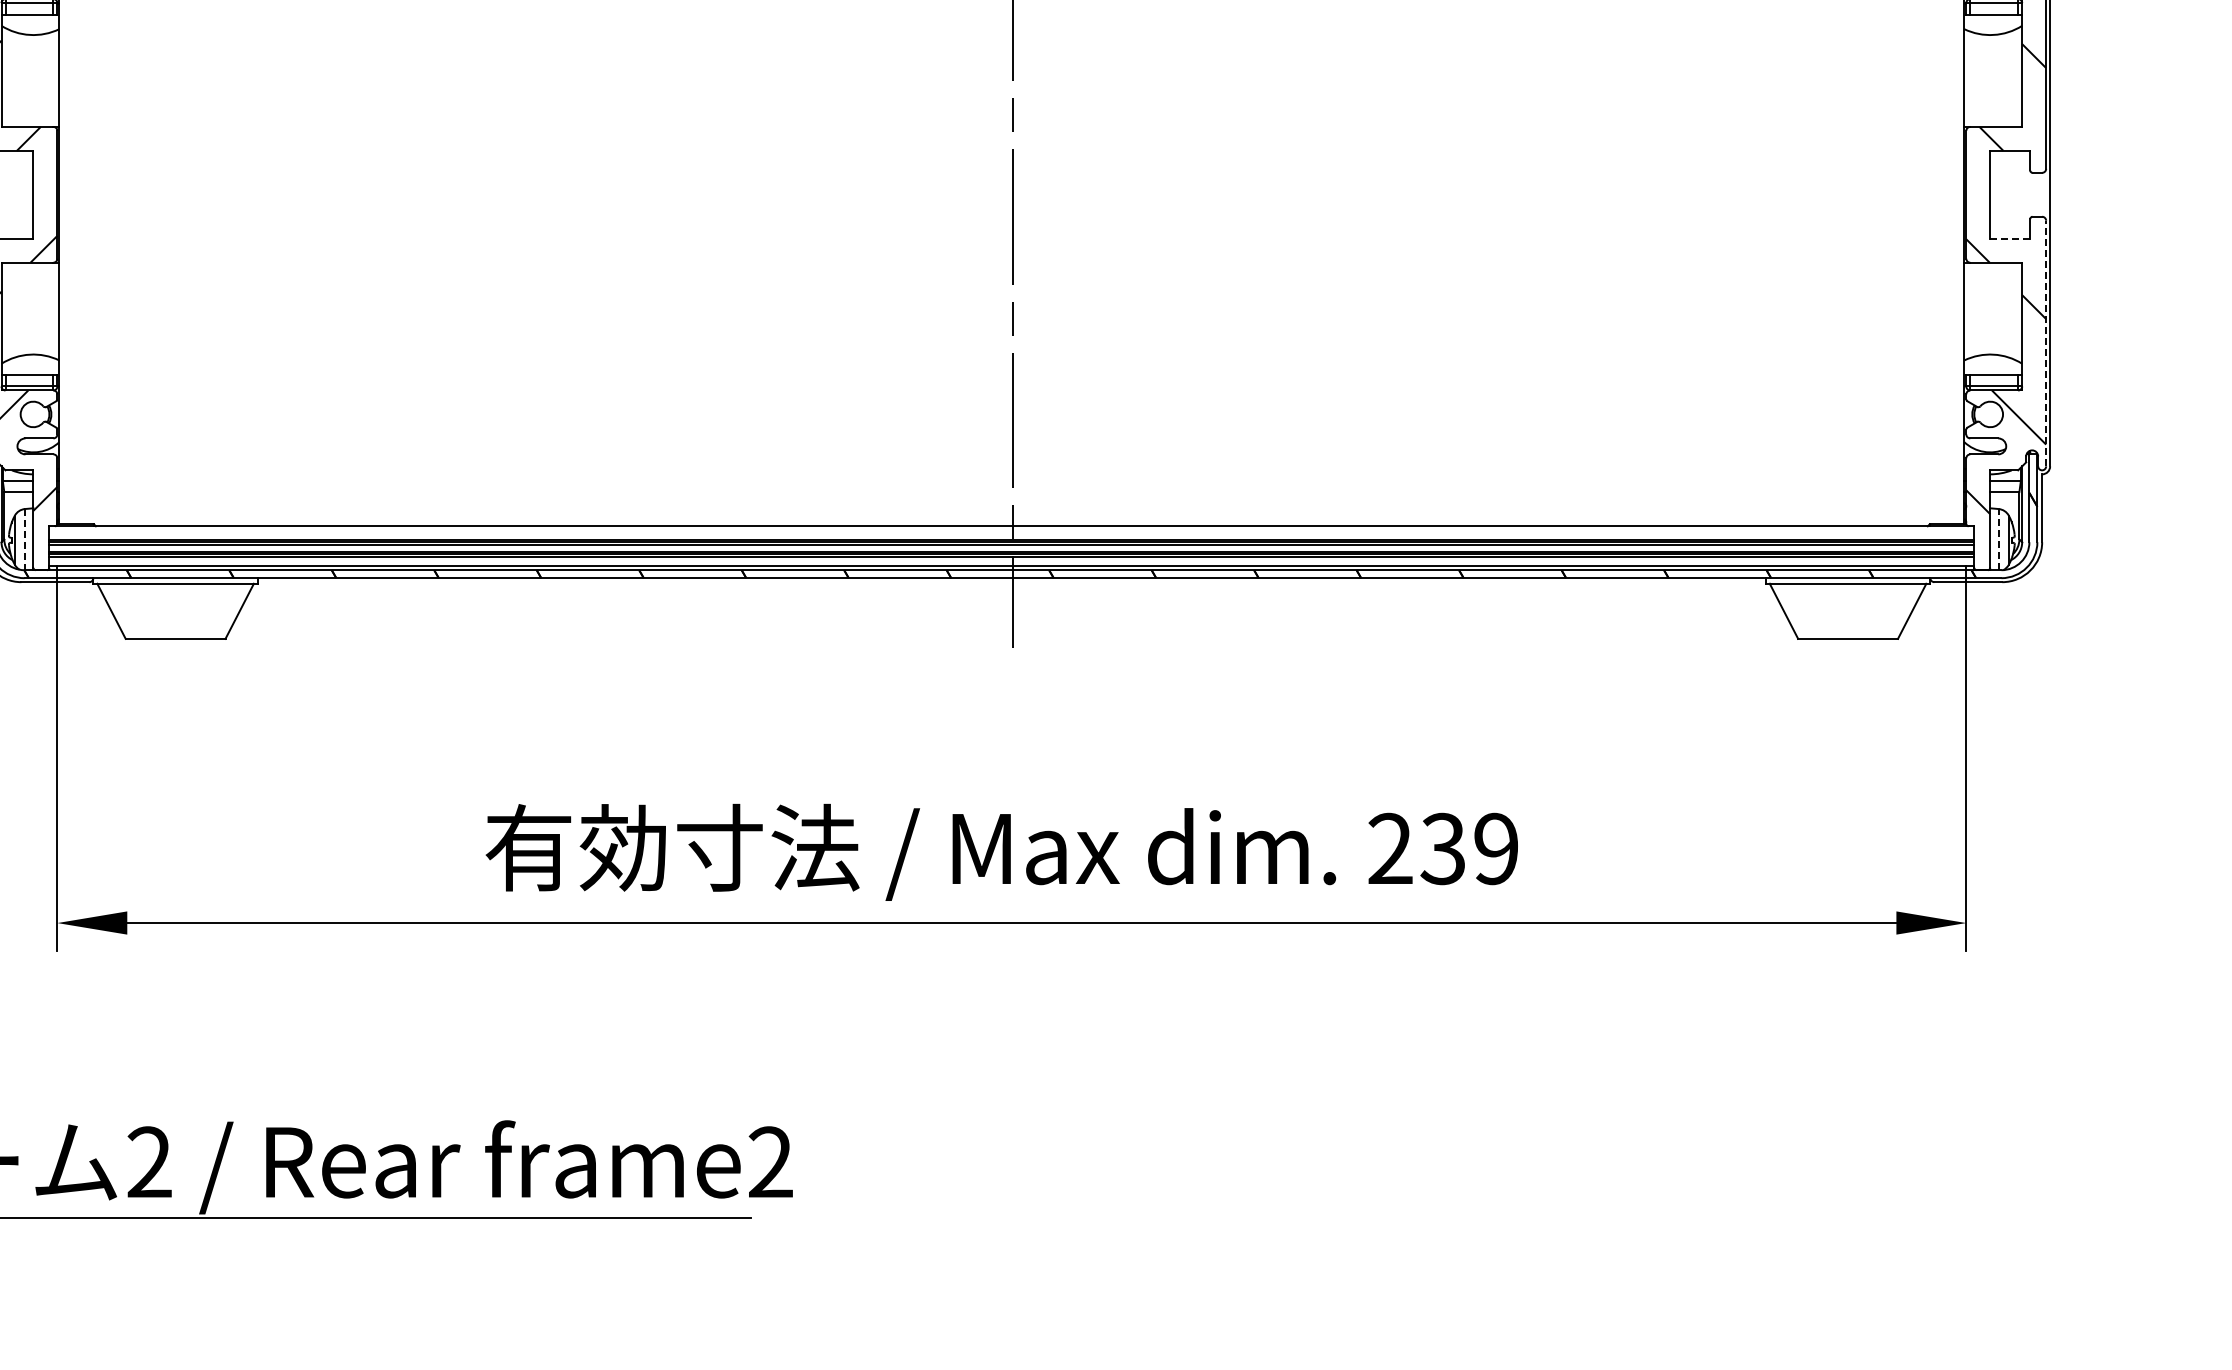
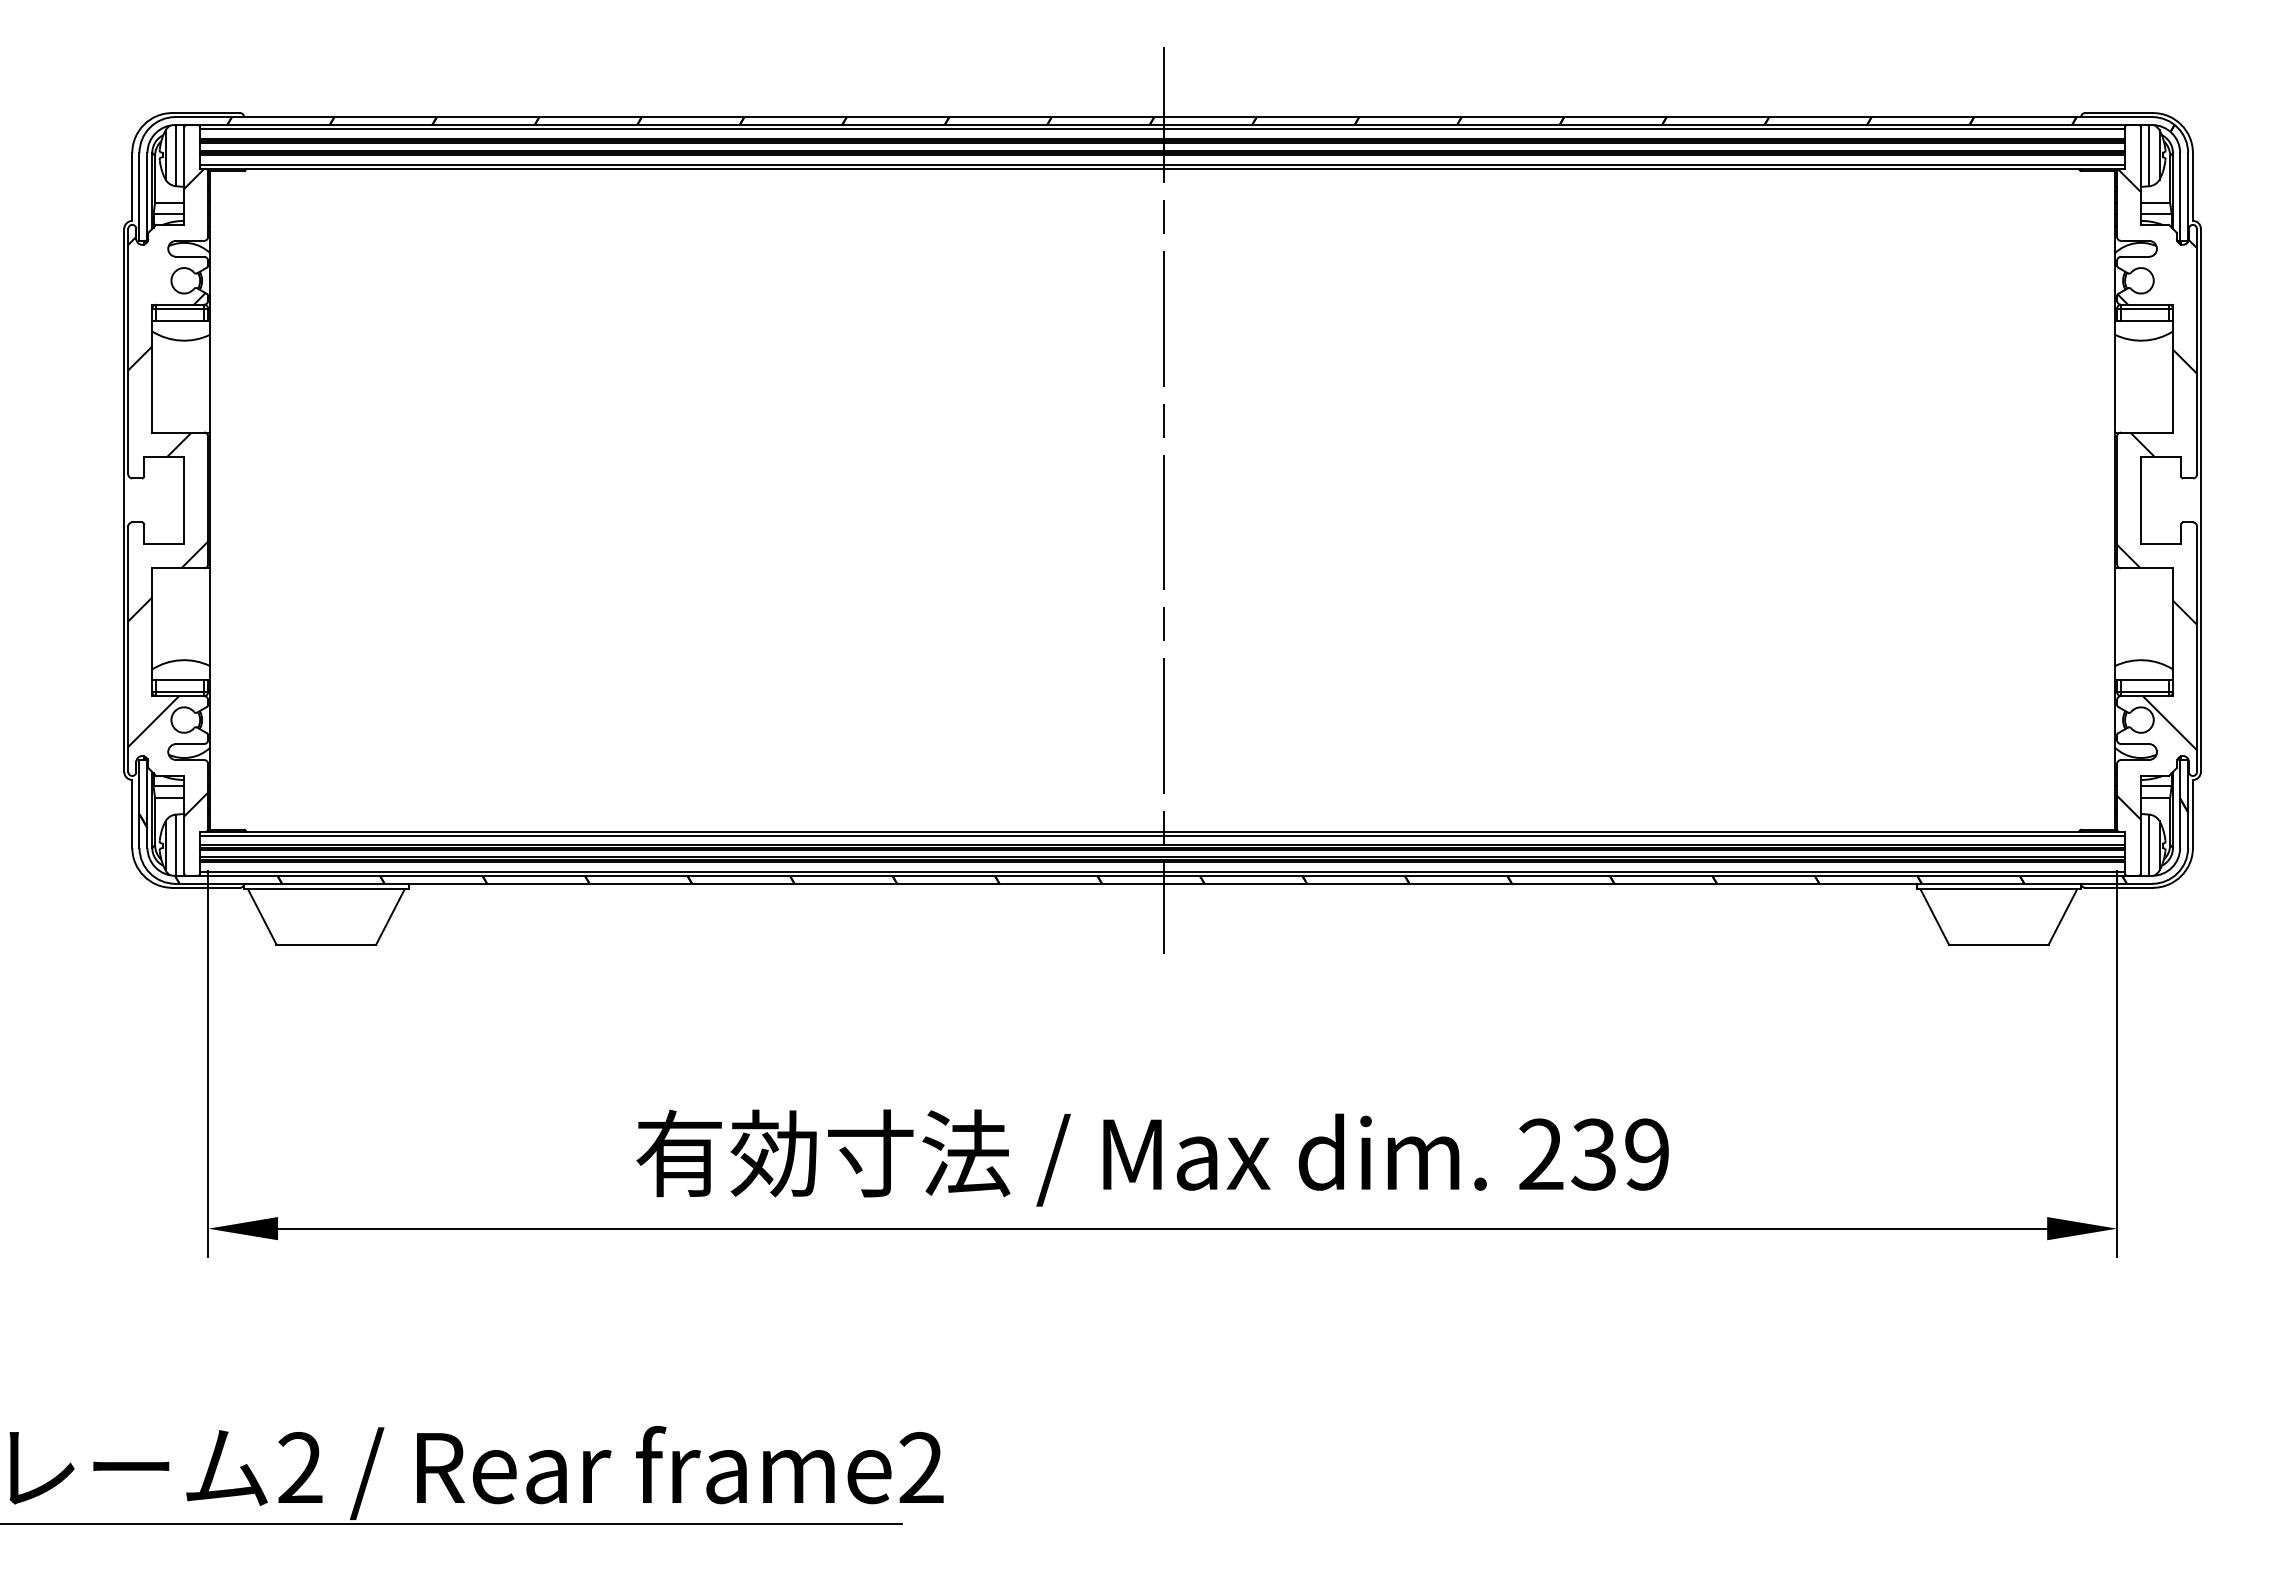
line: (2009, 238) -> (2160, 544), dashed -> solid
line: (2045, 343) -> (2196, 649), dashed -> solid
line: (1011, 529) -> (1162, 835), added
line: (24, 539) -> (175, 845), dashed -> solid
line: (1998, 539) -> (2149, 845), dashed -> solid

